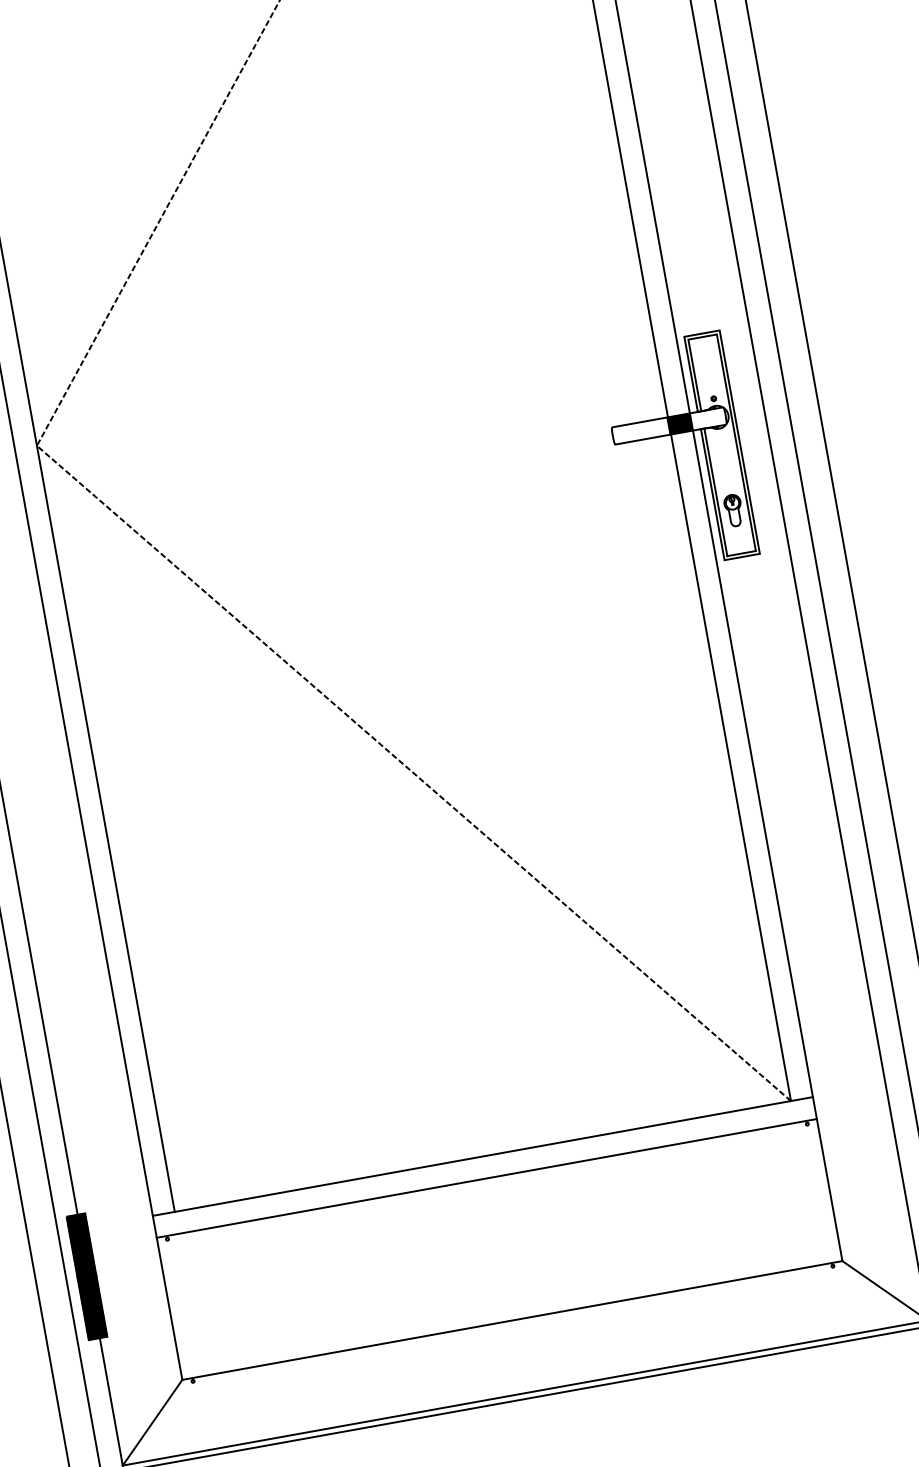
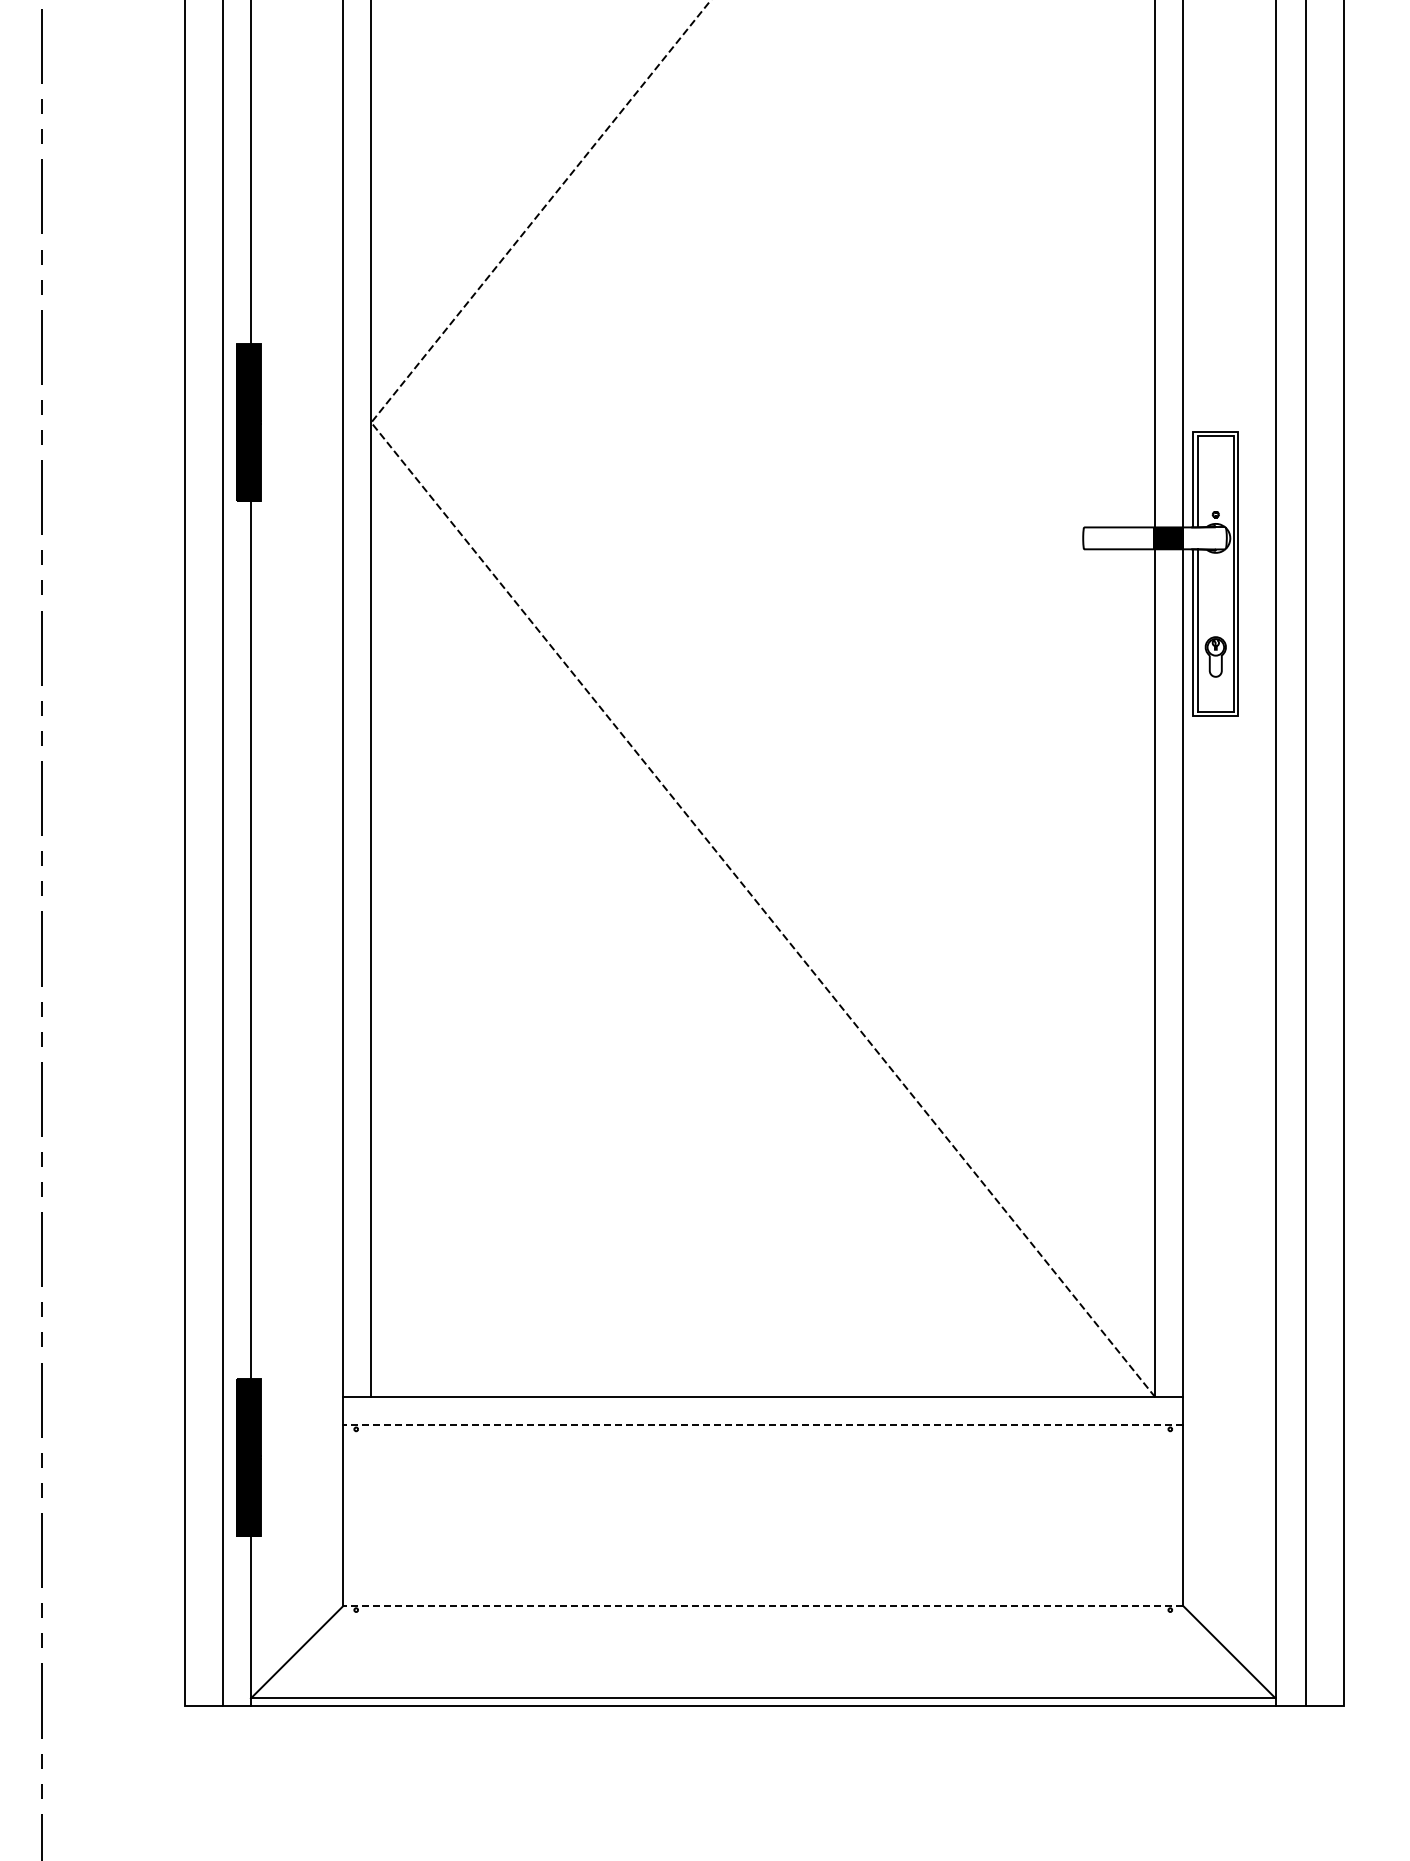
line: (487, 1178) -> (763, 1425), solid -> dashed
line: (512, 1320) -> (763, 1605), solid -> dashed

